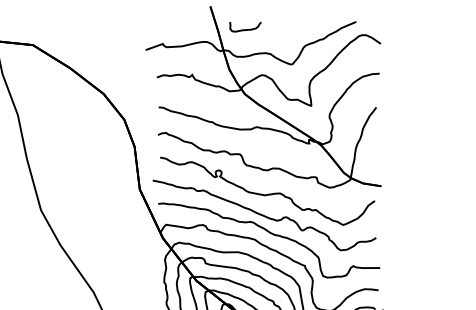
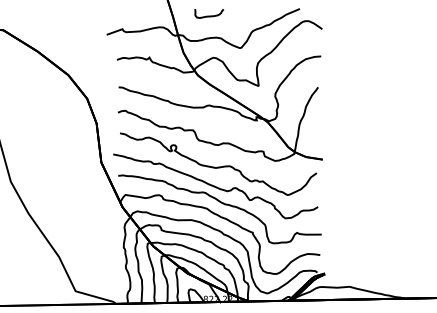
curve: (244, 29) -> (208, 15), moved

